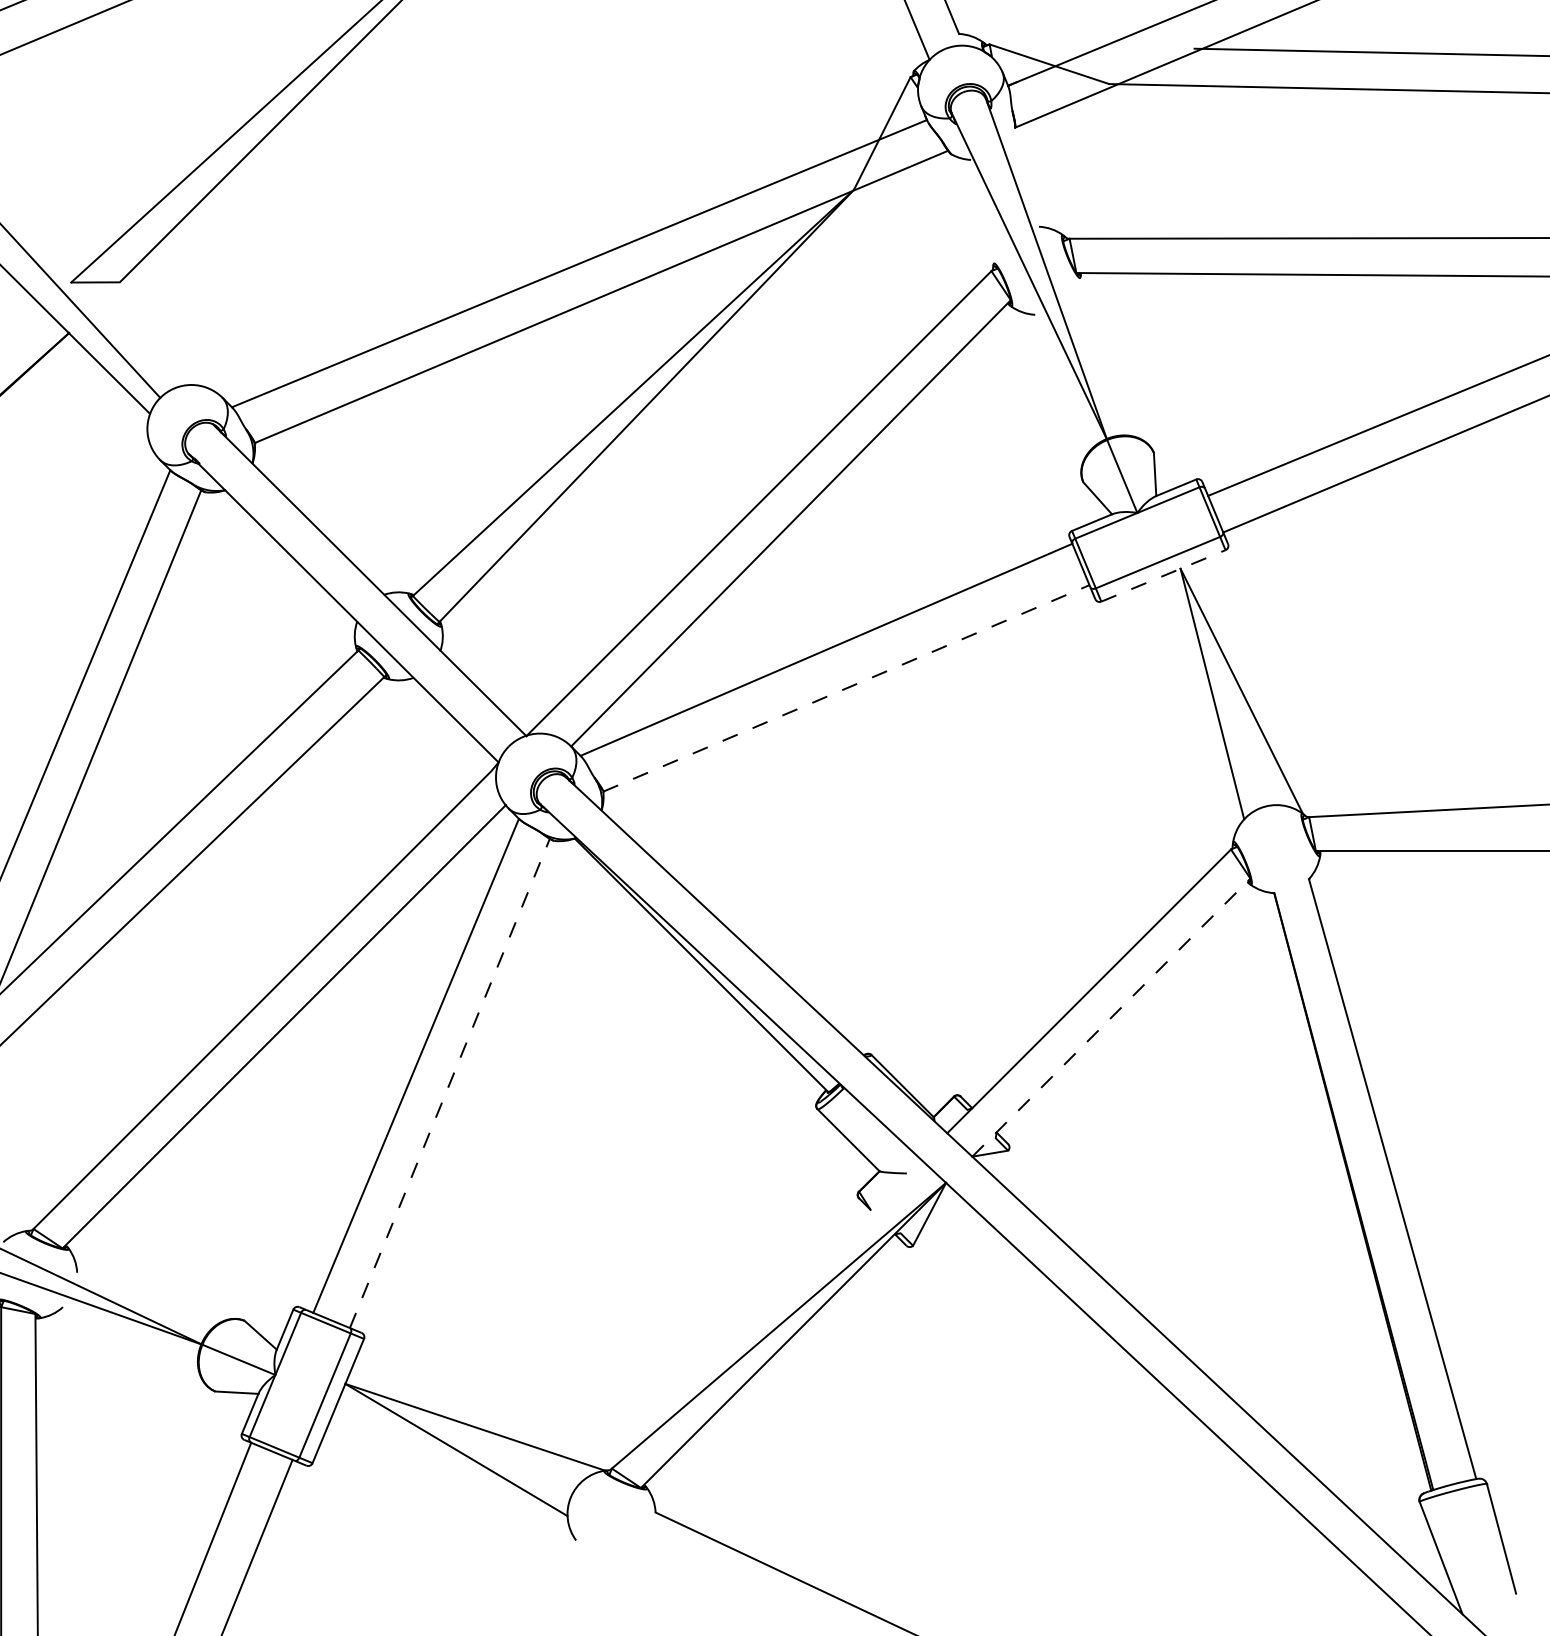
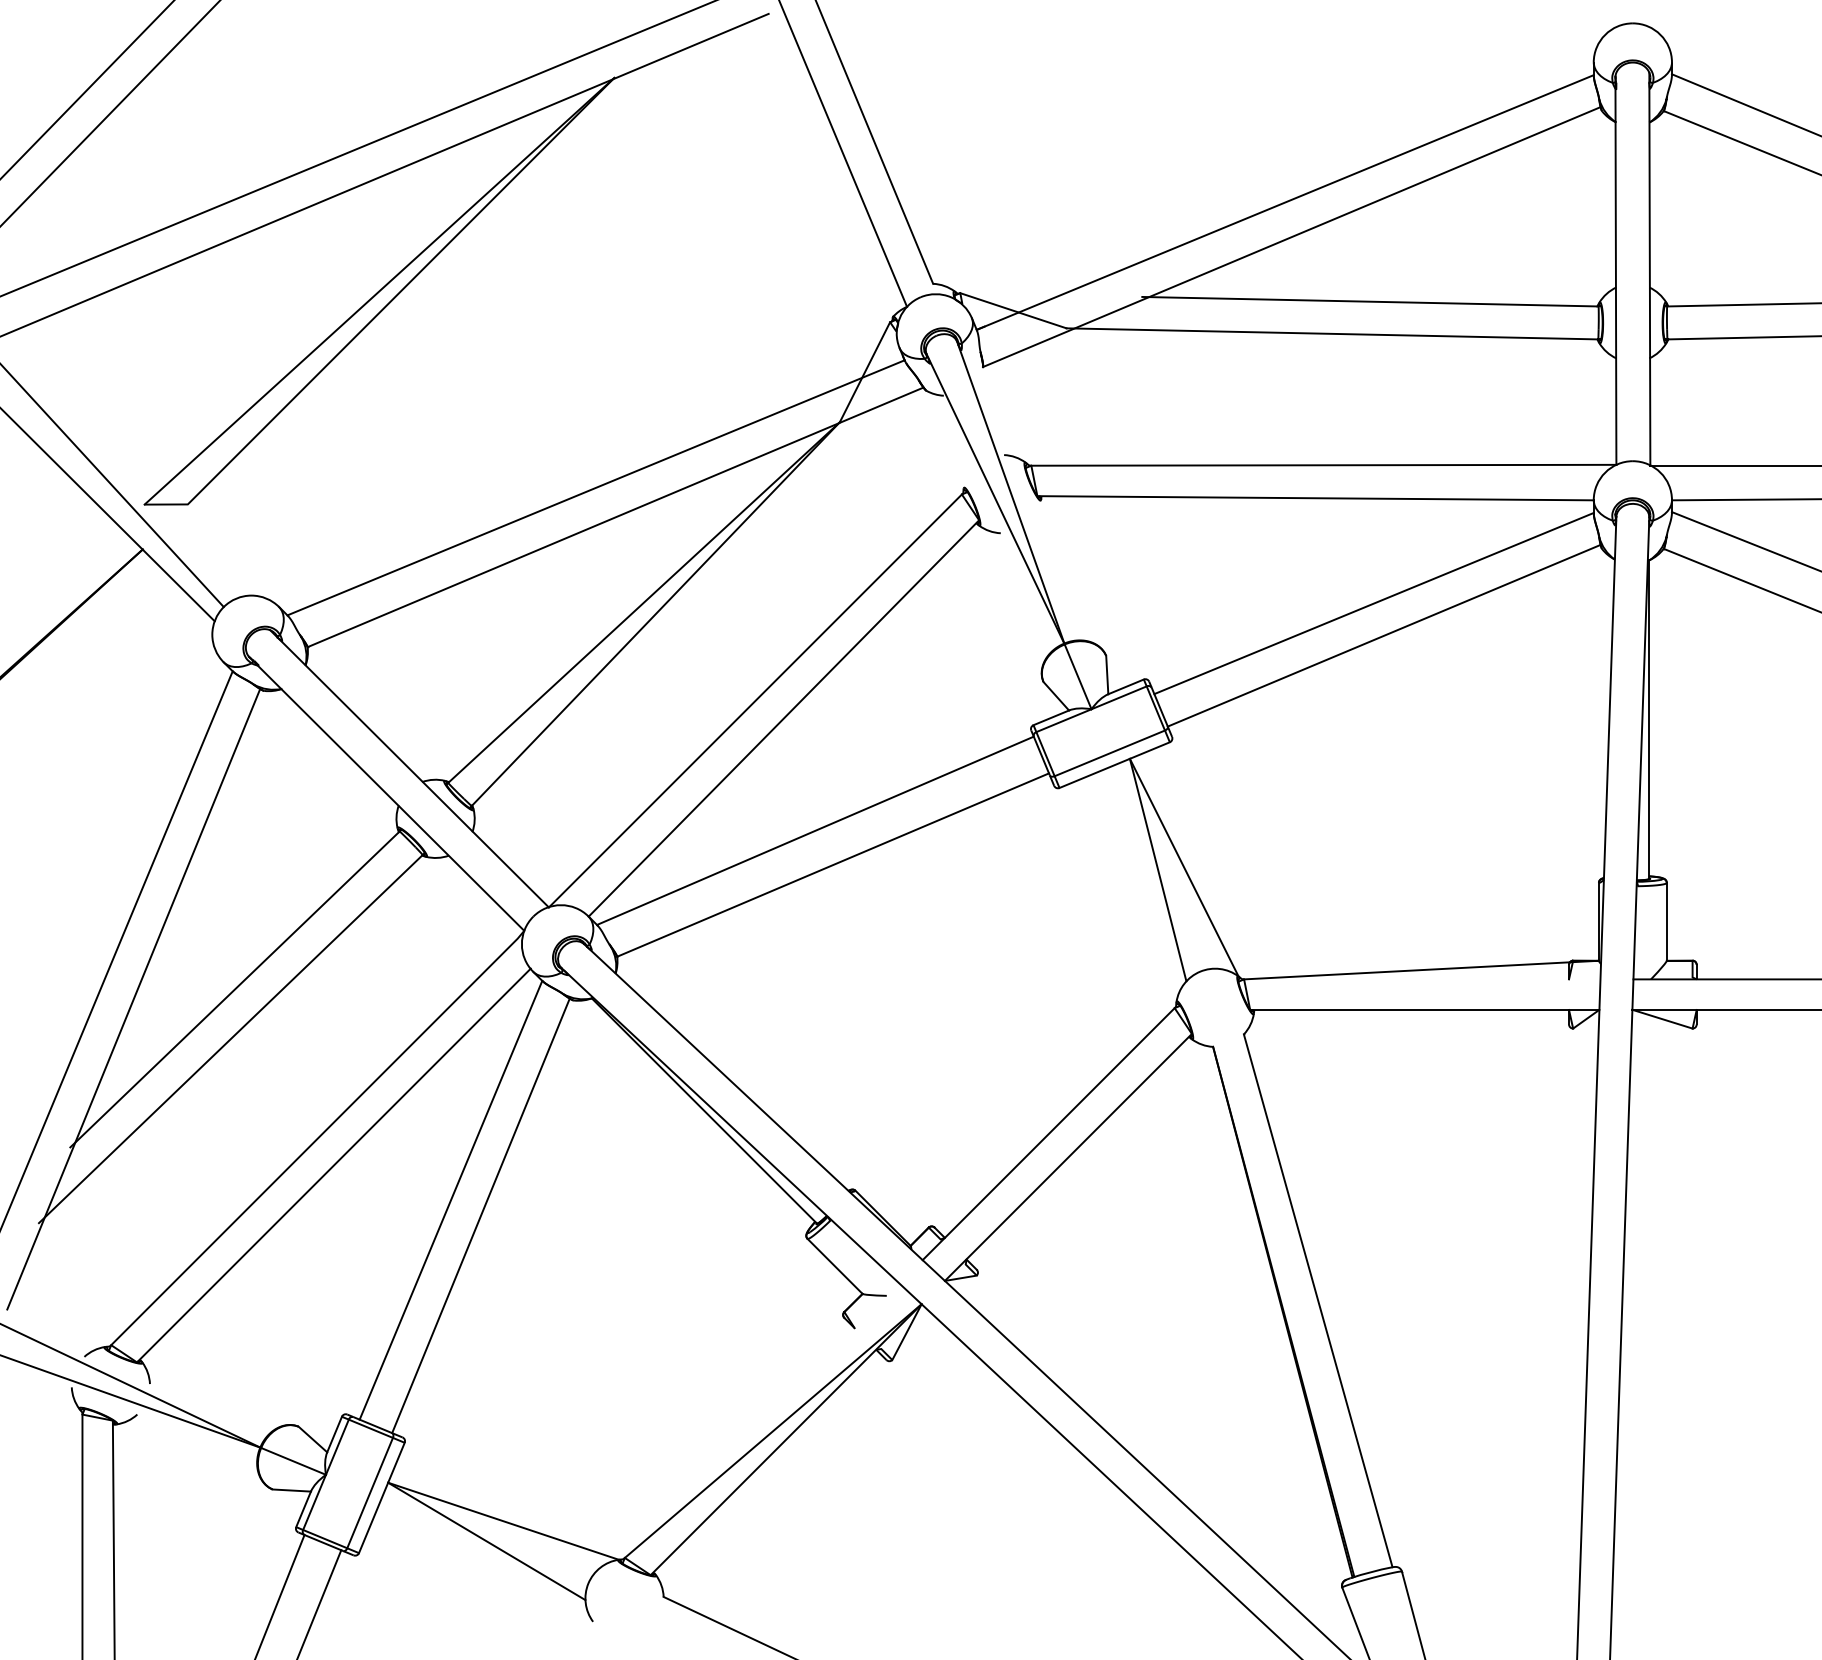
line: (1163, 576) -> (1114, 765), dashed -> solid
line: (846, 688) -> (833, 865), dashed -> solid
line: (1111, 1017) -> (1068, 1157), dashed -> solid
line: (449, 1083) -> (480, 1215), dashed -> solid

